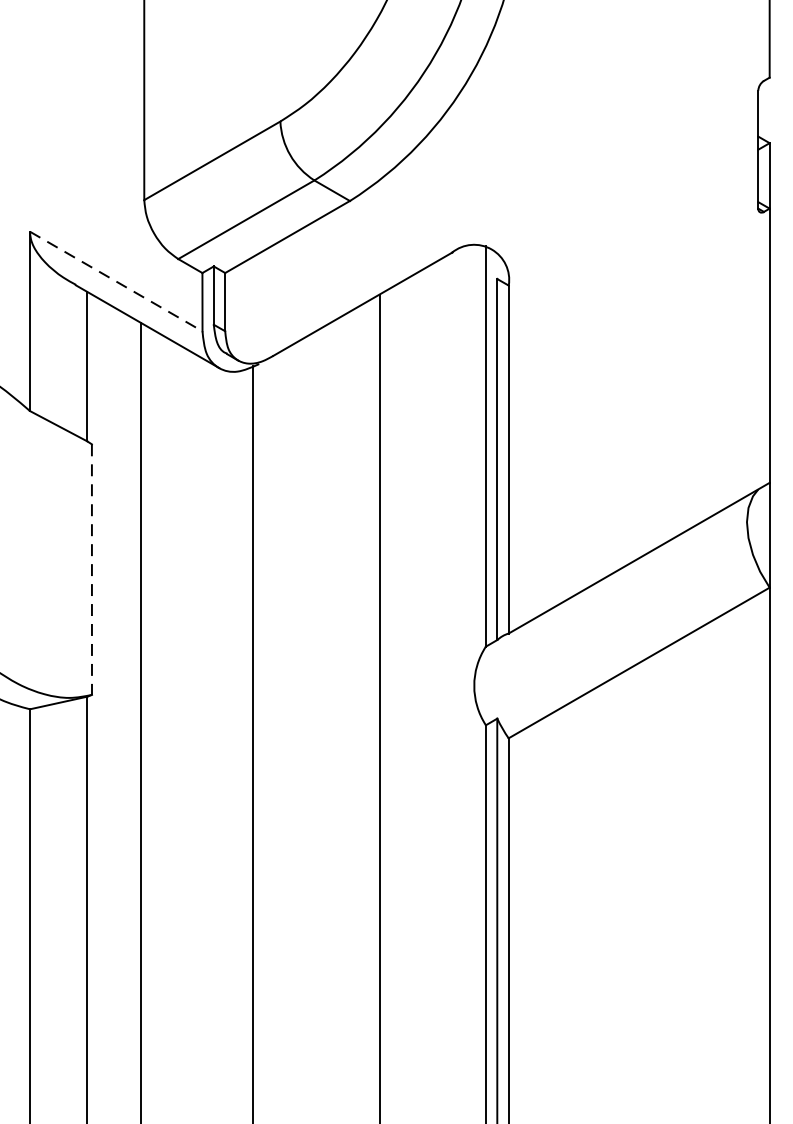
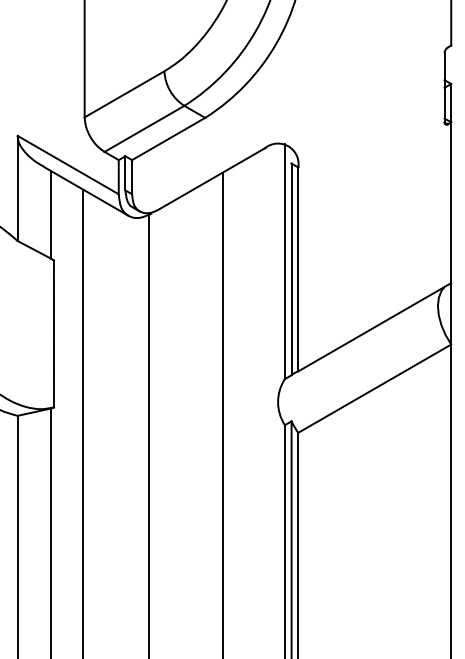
line: (116, 282) -> (68, 165), dashed -> solid
line: (91, 570) -> (53, 334), dashed -> solid

